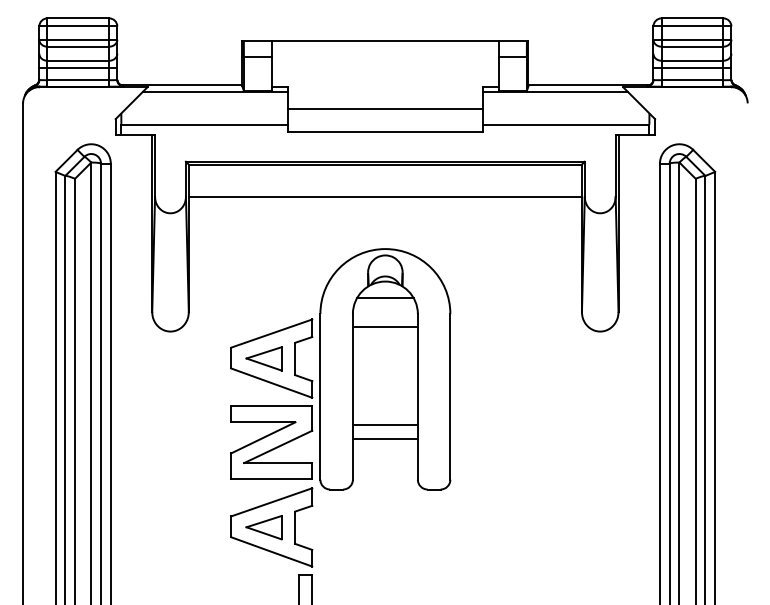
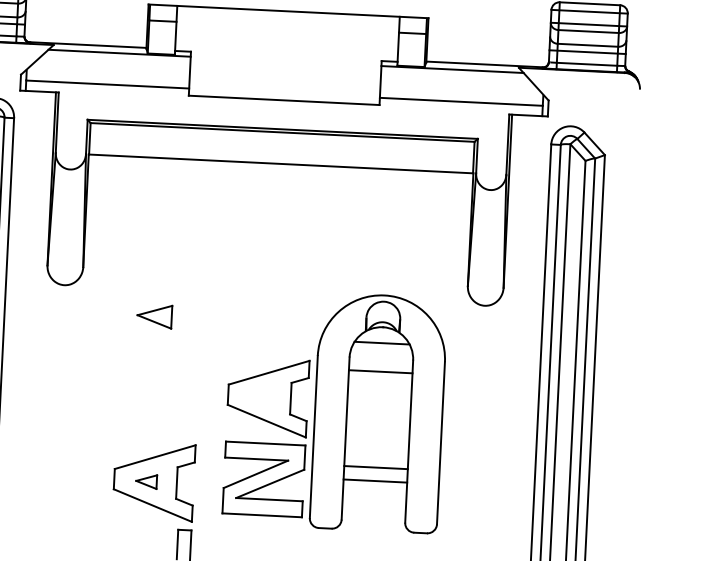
line: (384, 109) -> (284, 78), removed
part: (340, 369) -> (334, 411), moved
part: (263, 527) -> (146, 481), size x0.6

